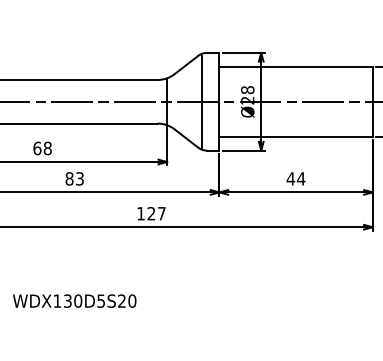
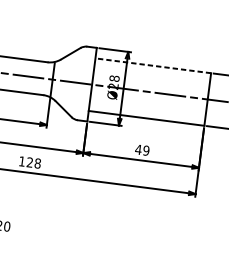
line: (296, 66) -> (153, 65), solid -> dashed
line: (202, 102) -> (79, 83), removed
text: (301, 178) -> (146, 150), 44 -> 49
text: (161, 213) -> (37, 163), 127 -> 128

